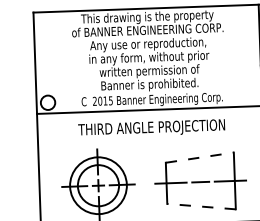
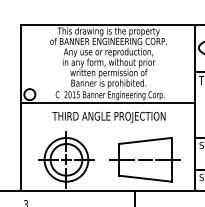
line: (200, 157) -> (145, 140), dashed -> solid
line: (200, 206) -> (144, 178), dashed -> solid

